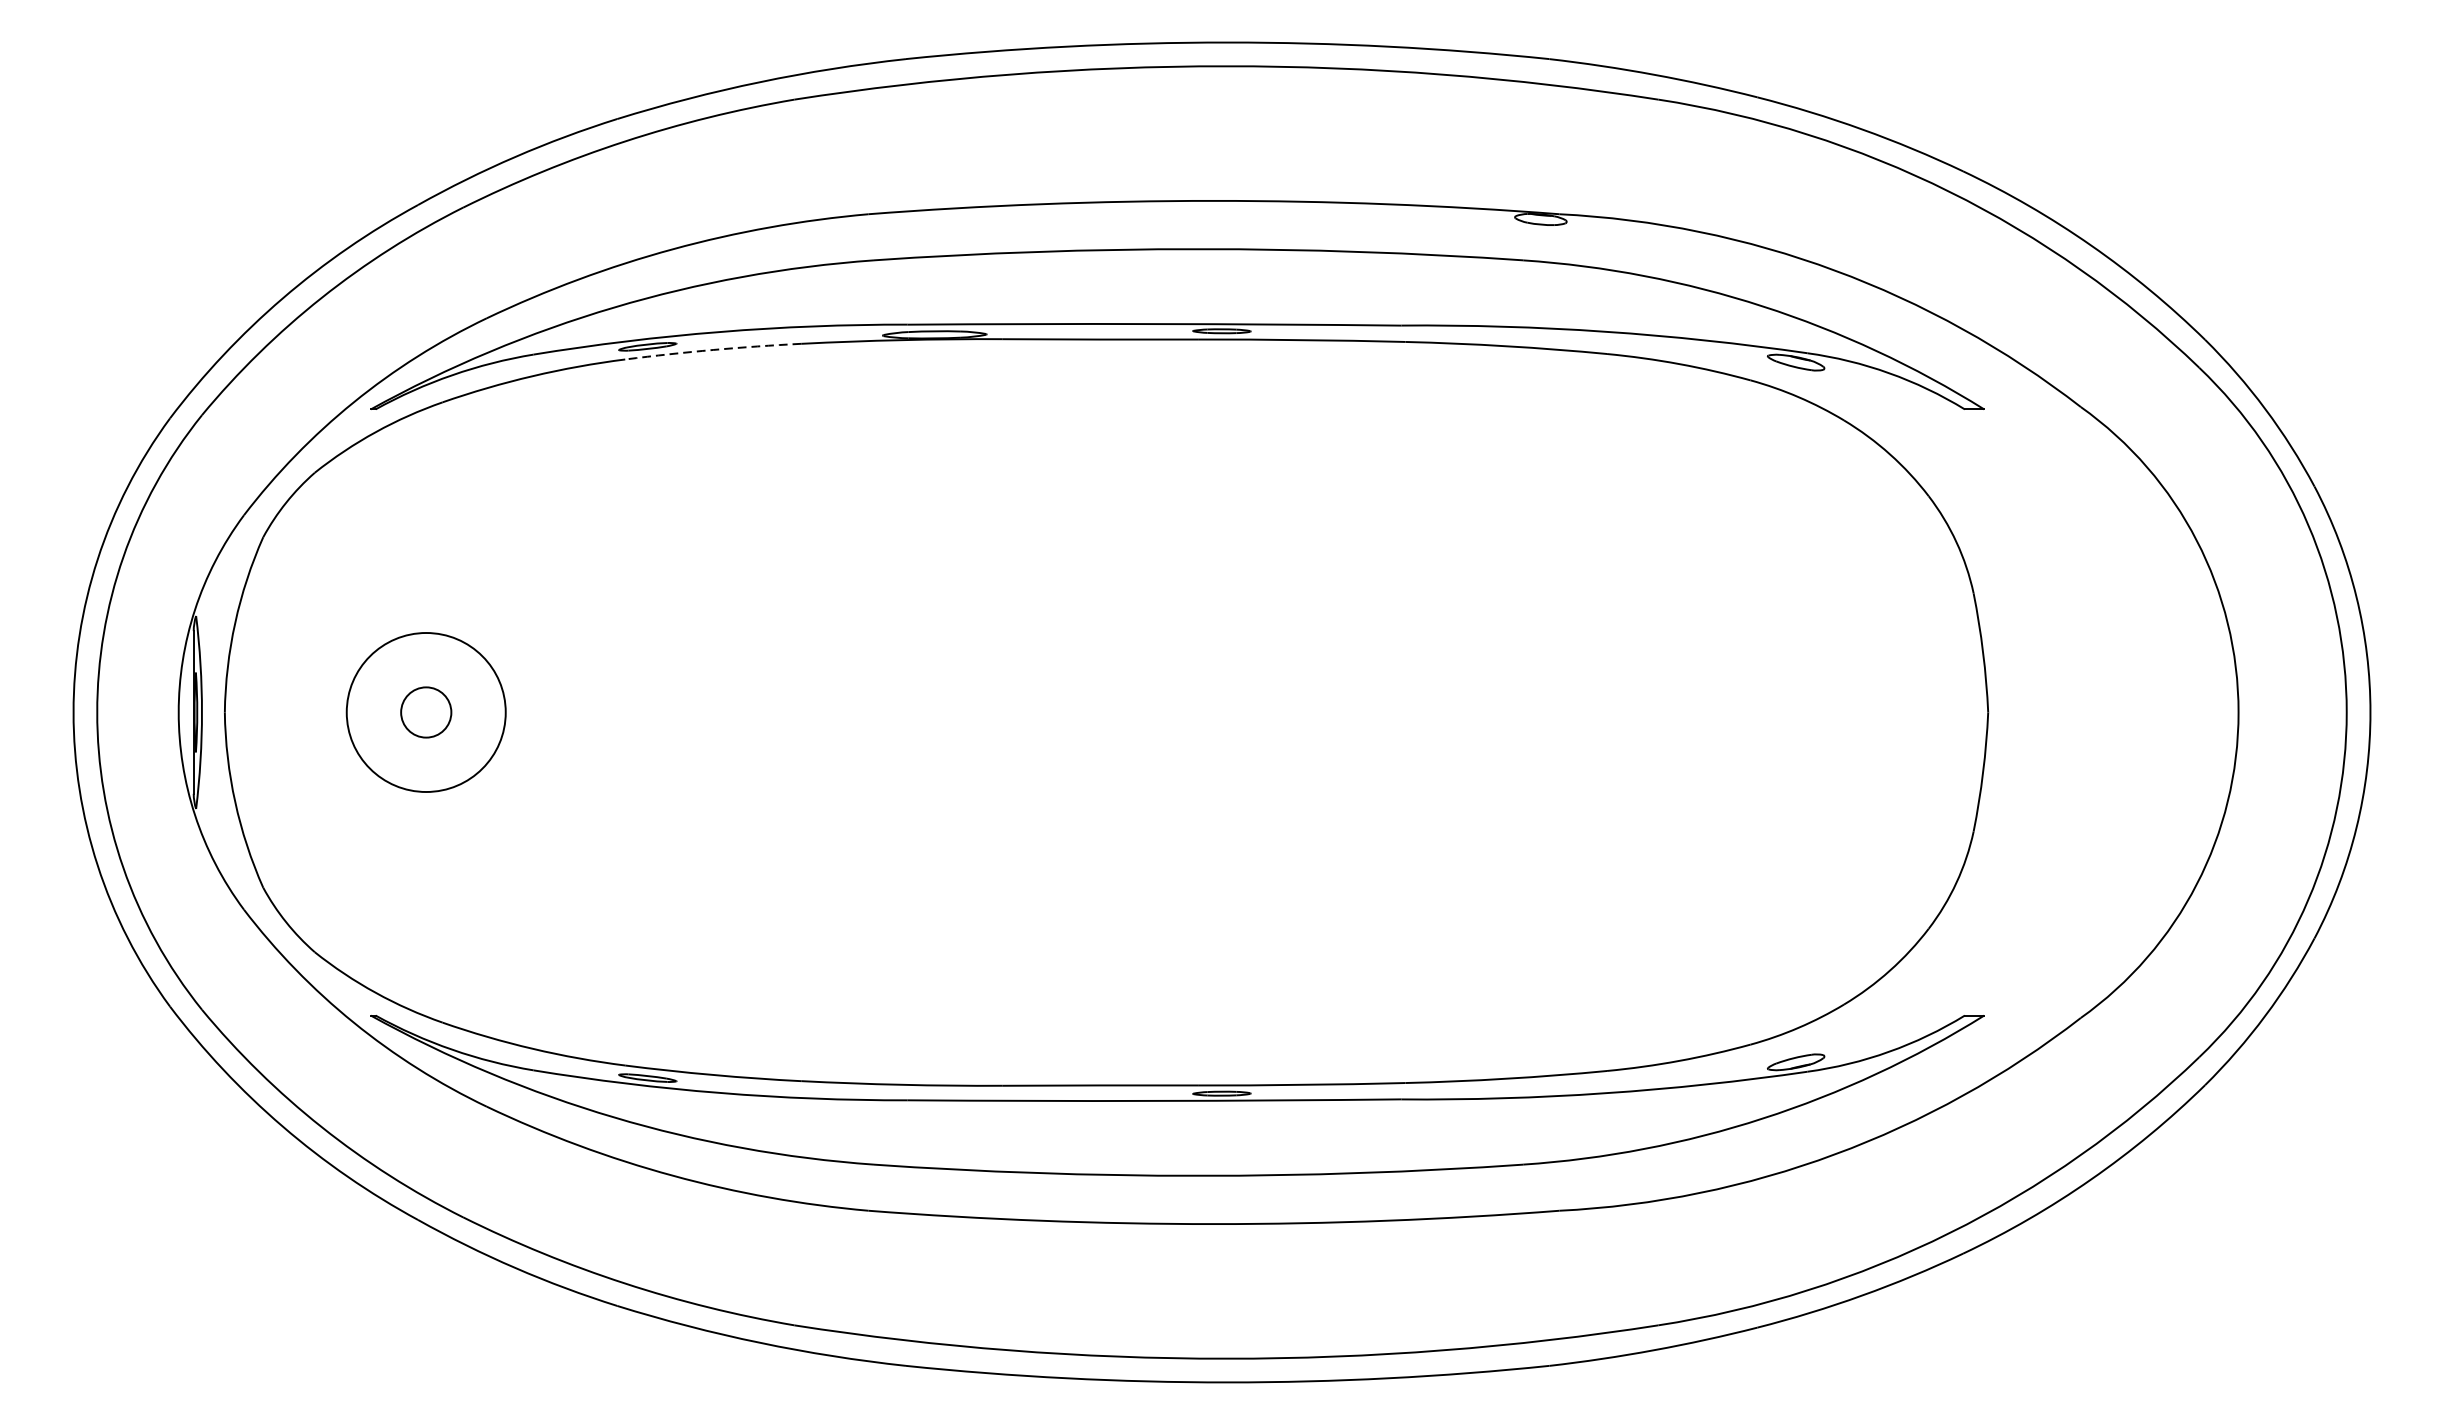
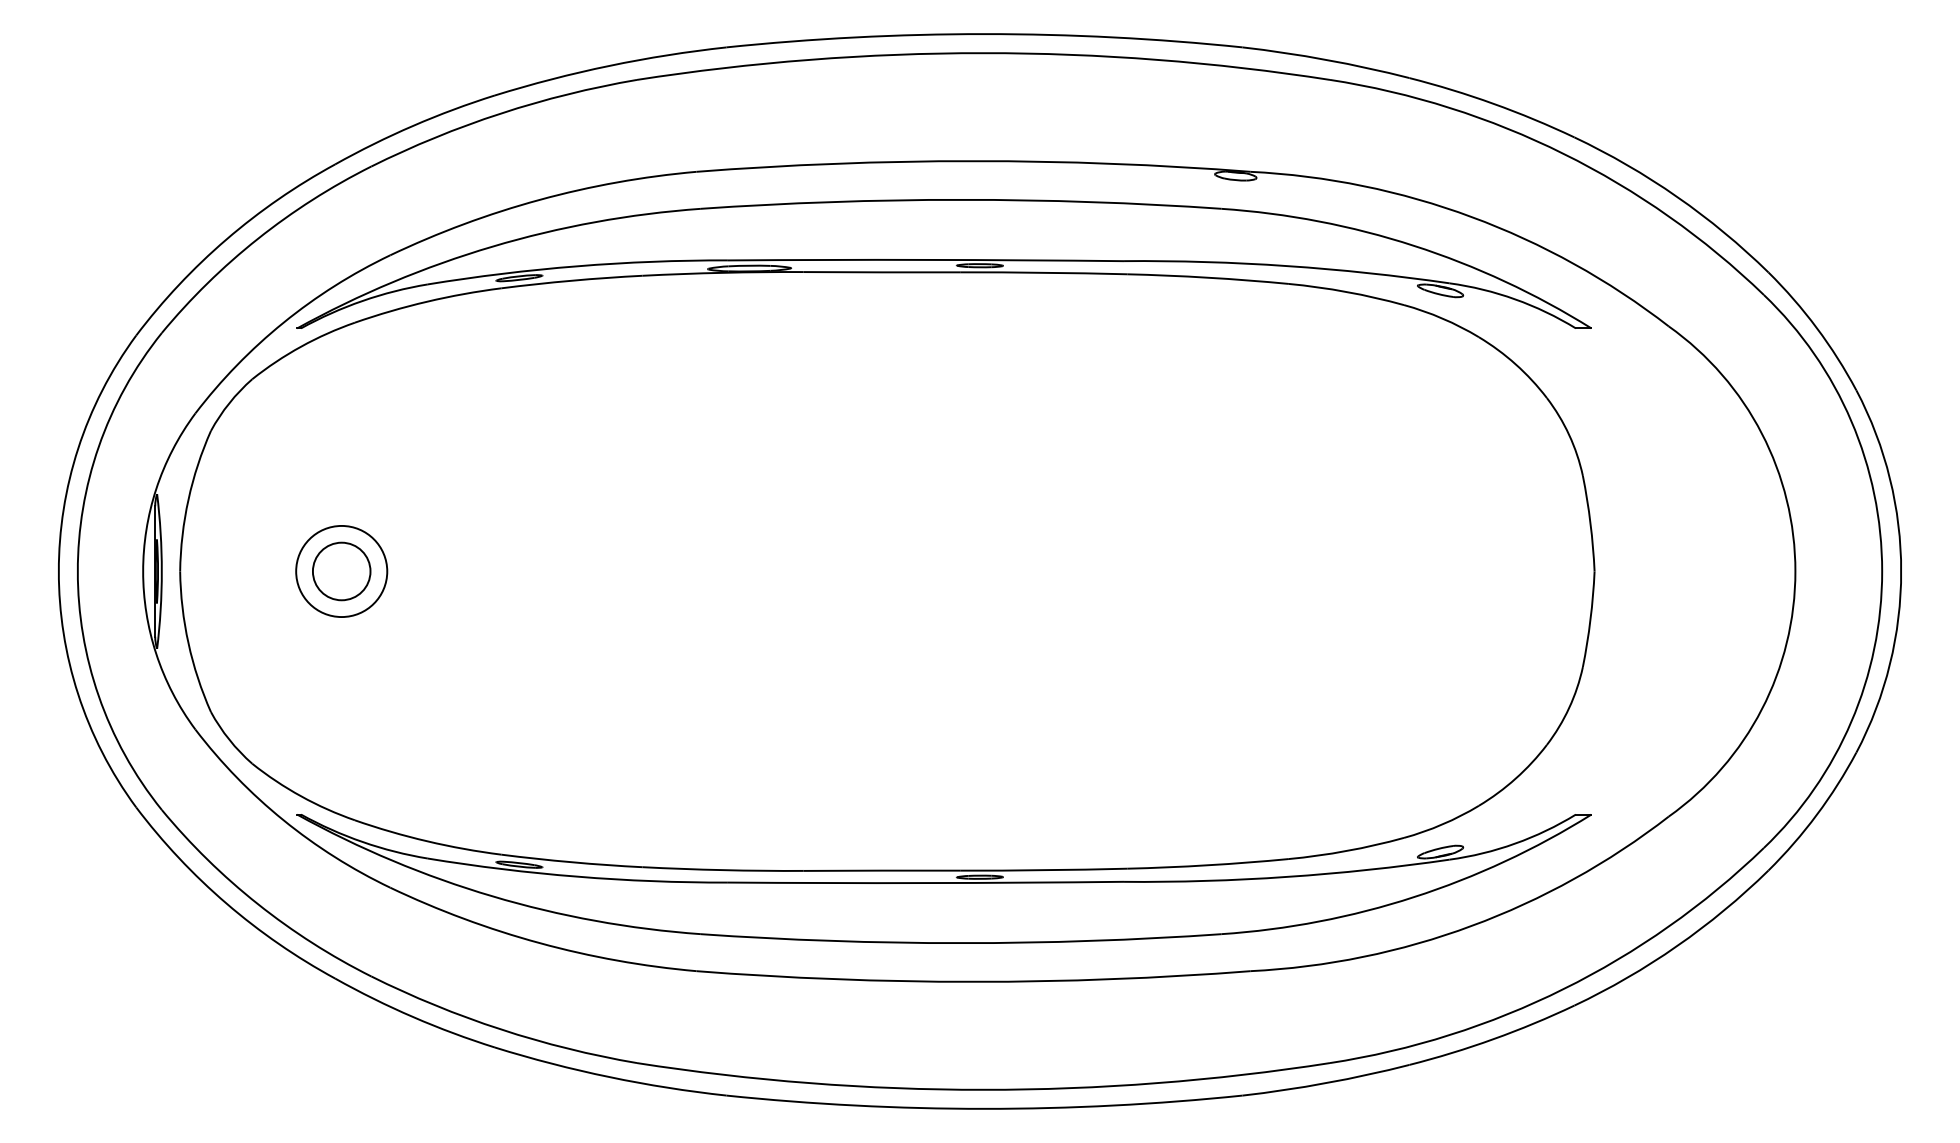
arc: (712, 349) -> (571, 280), dashed -> solid
circle: (425, 712) -> (341, 571), size x0.71
circle: (425, 712) -> (341, 571), size x1.43

